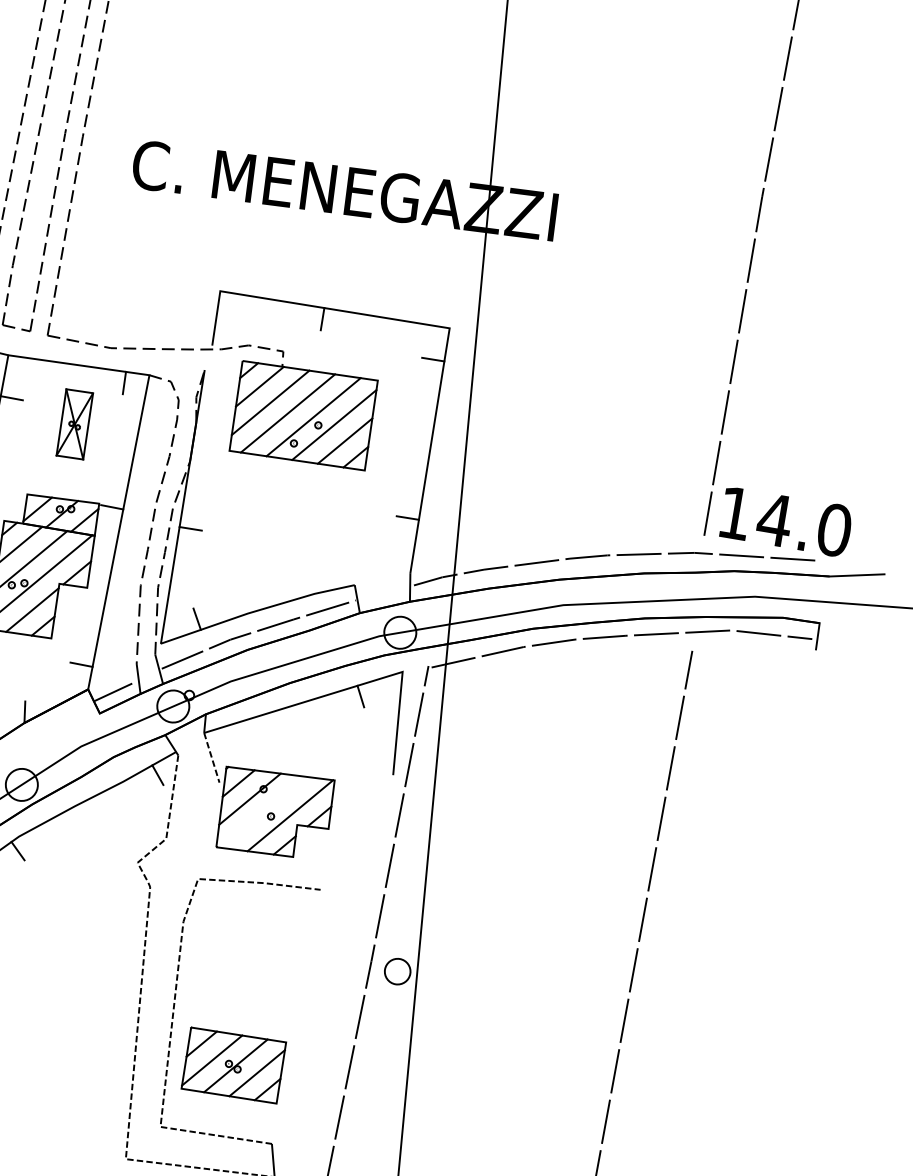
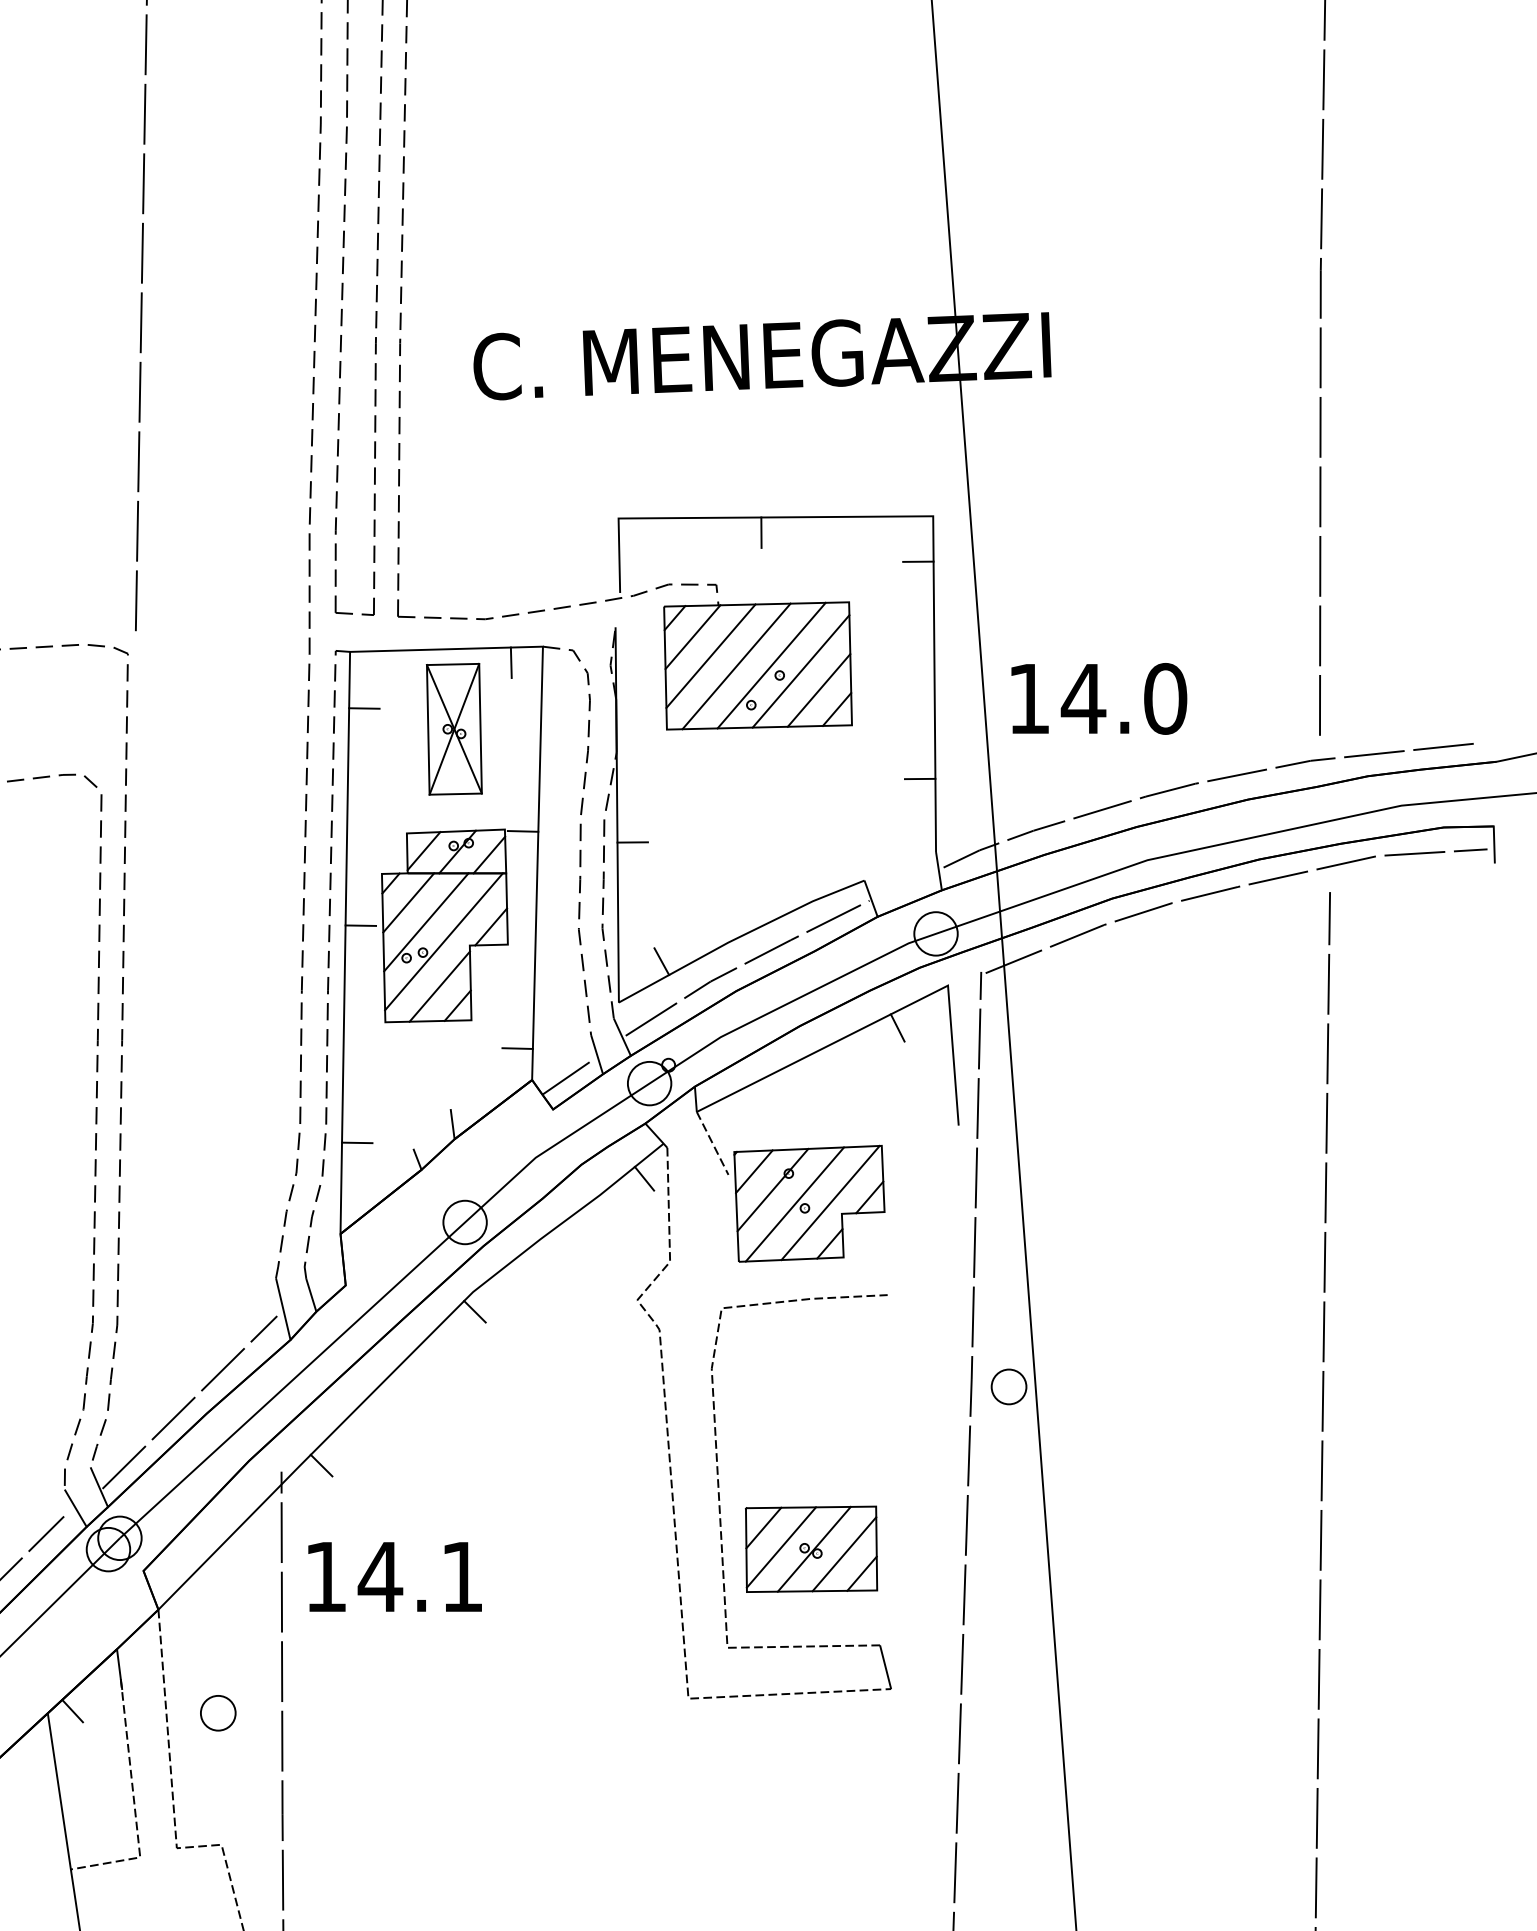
part: (74, 423) -> (454, 728), size x1.43
text: (786, 521) -> (1099, 698), moved
line: (263, 812) -> (794, 1204), added

